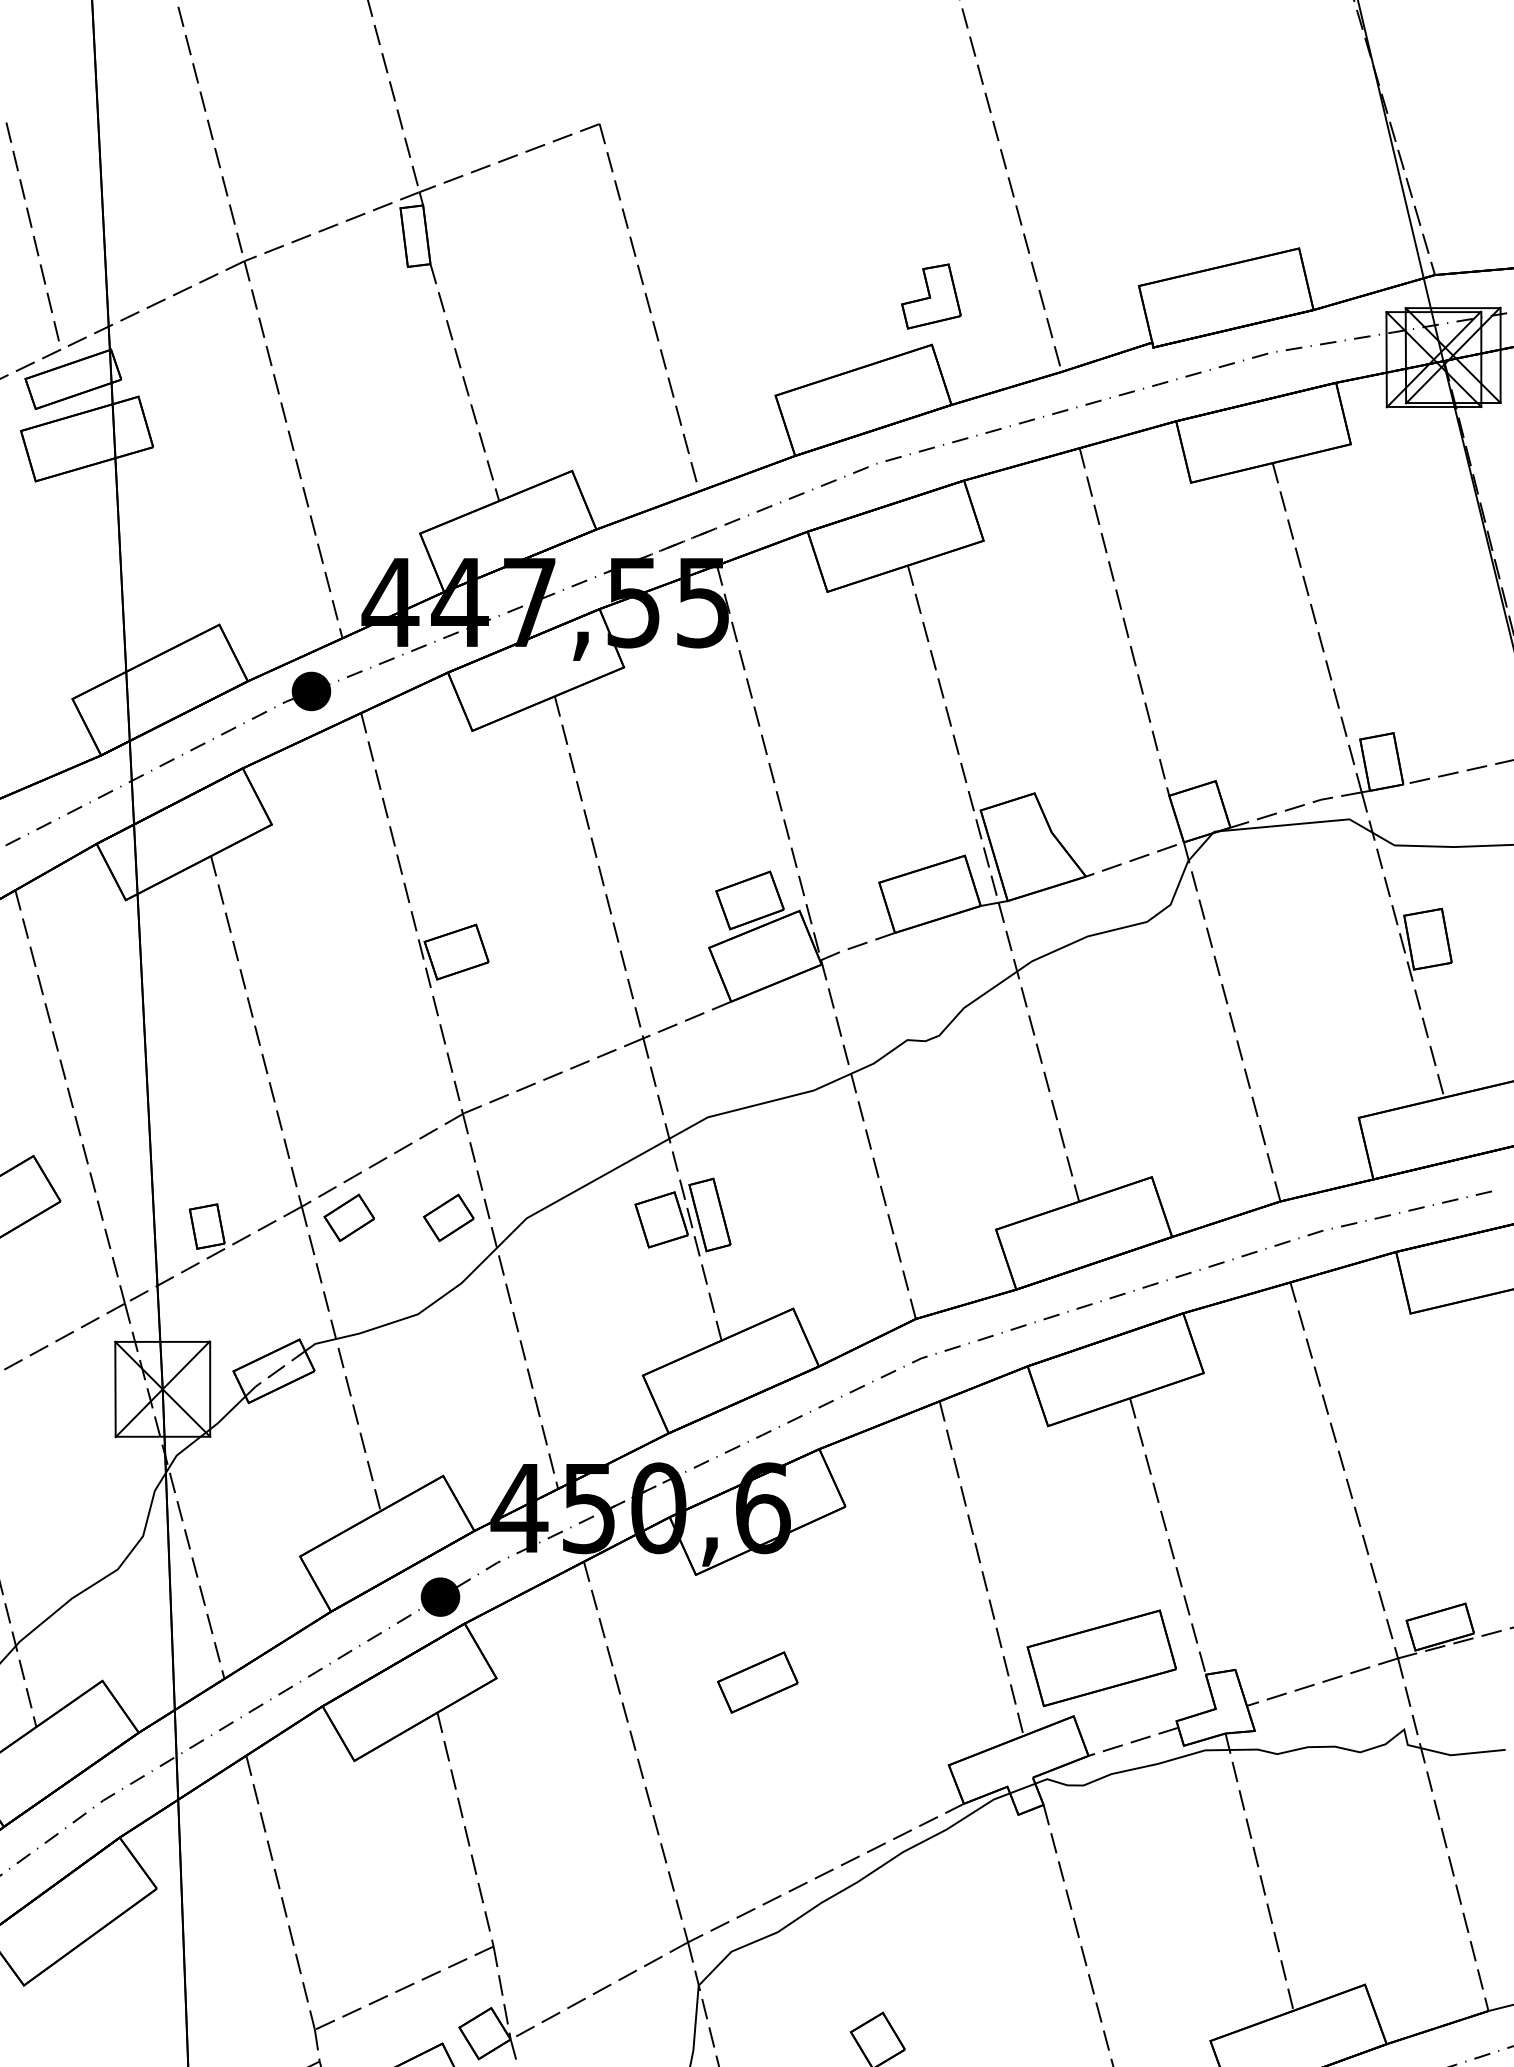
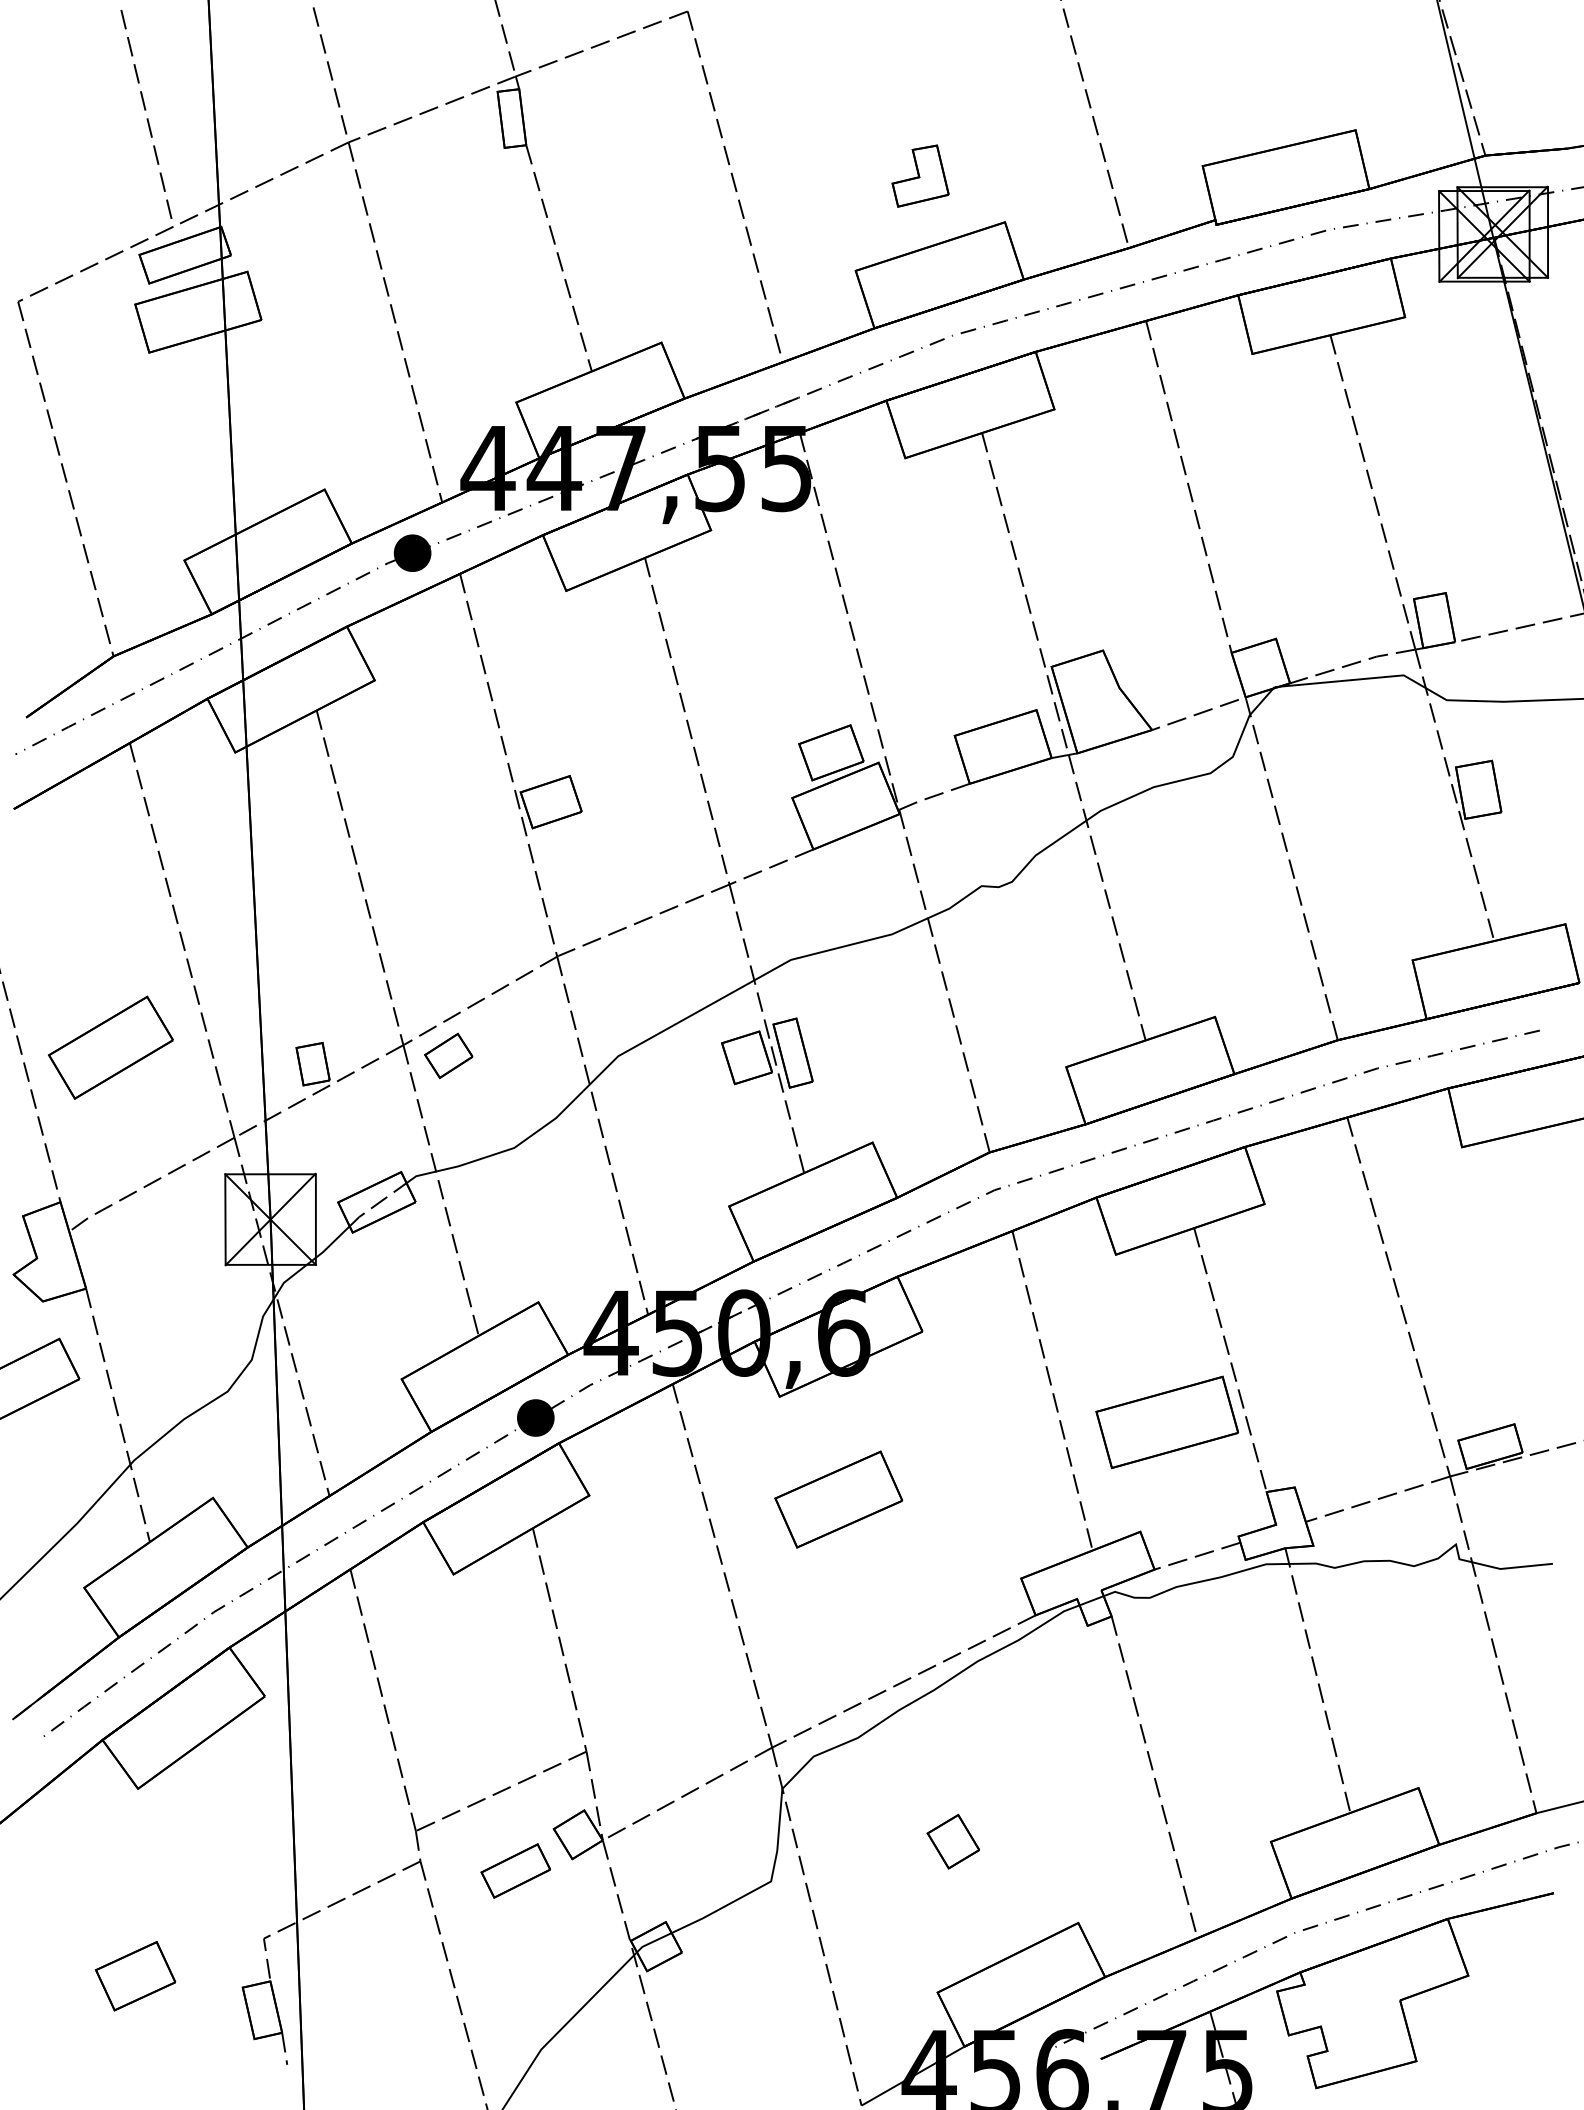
part: (931, 295) -> (920, 175), moved
part: (448, 1217) -> (543, 1055), removed
part: (1102, 1658) -> (1167, 1422), moved
part: (757, 1682) -> (838, 1499), size x1.67

